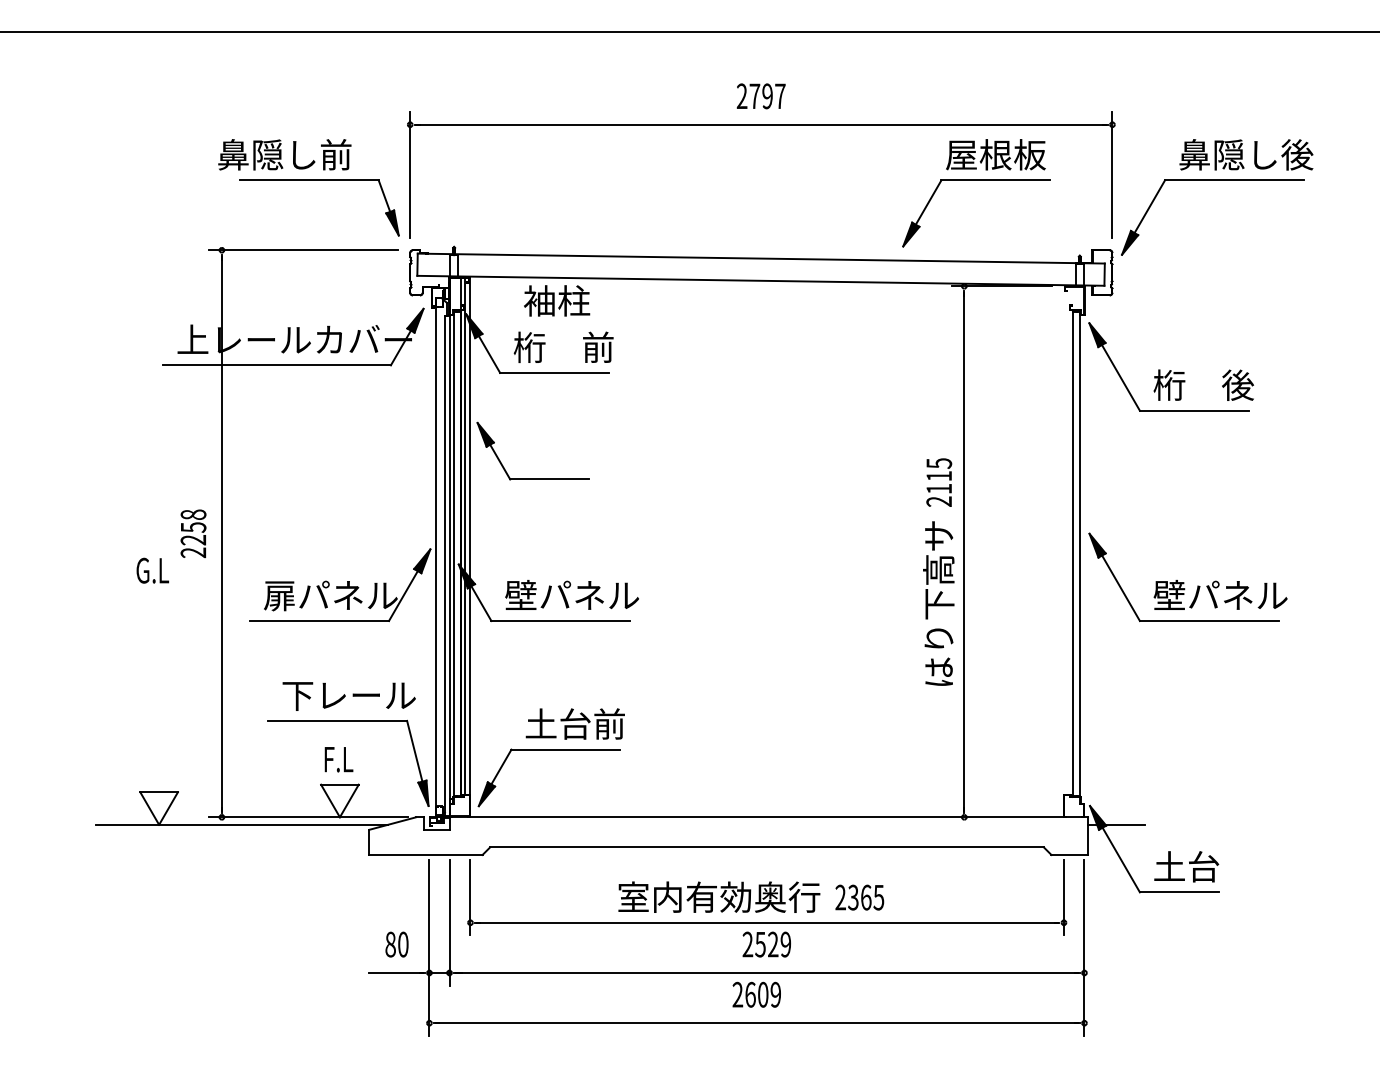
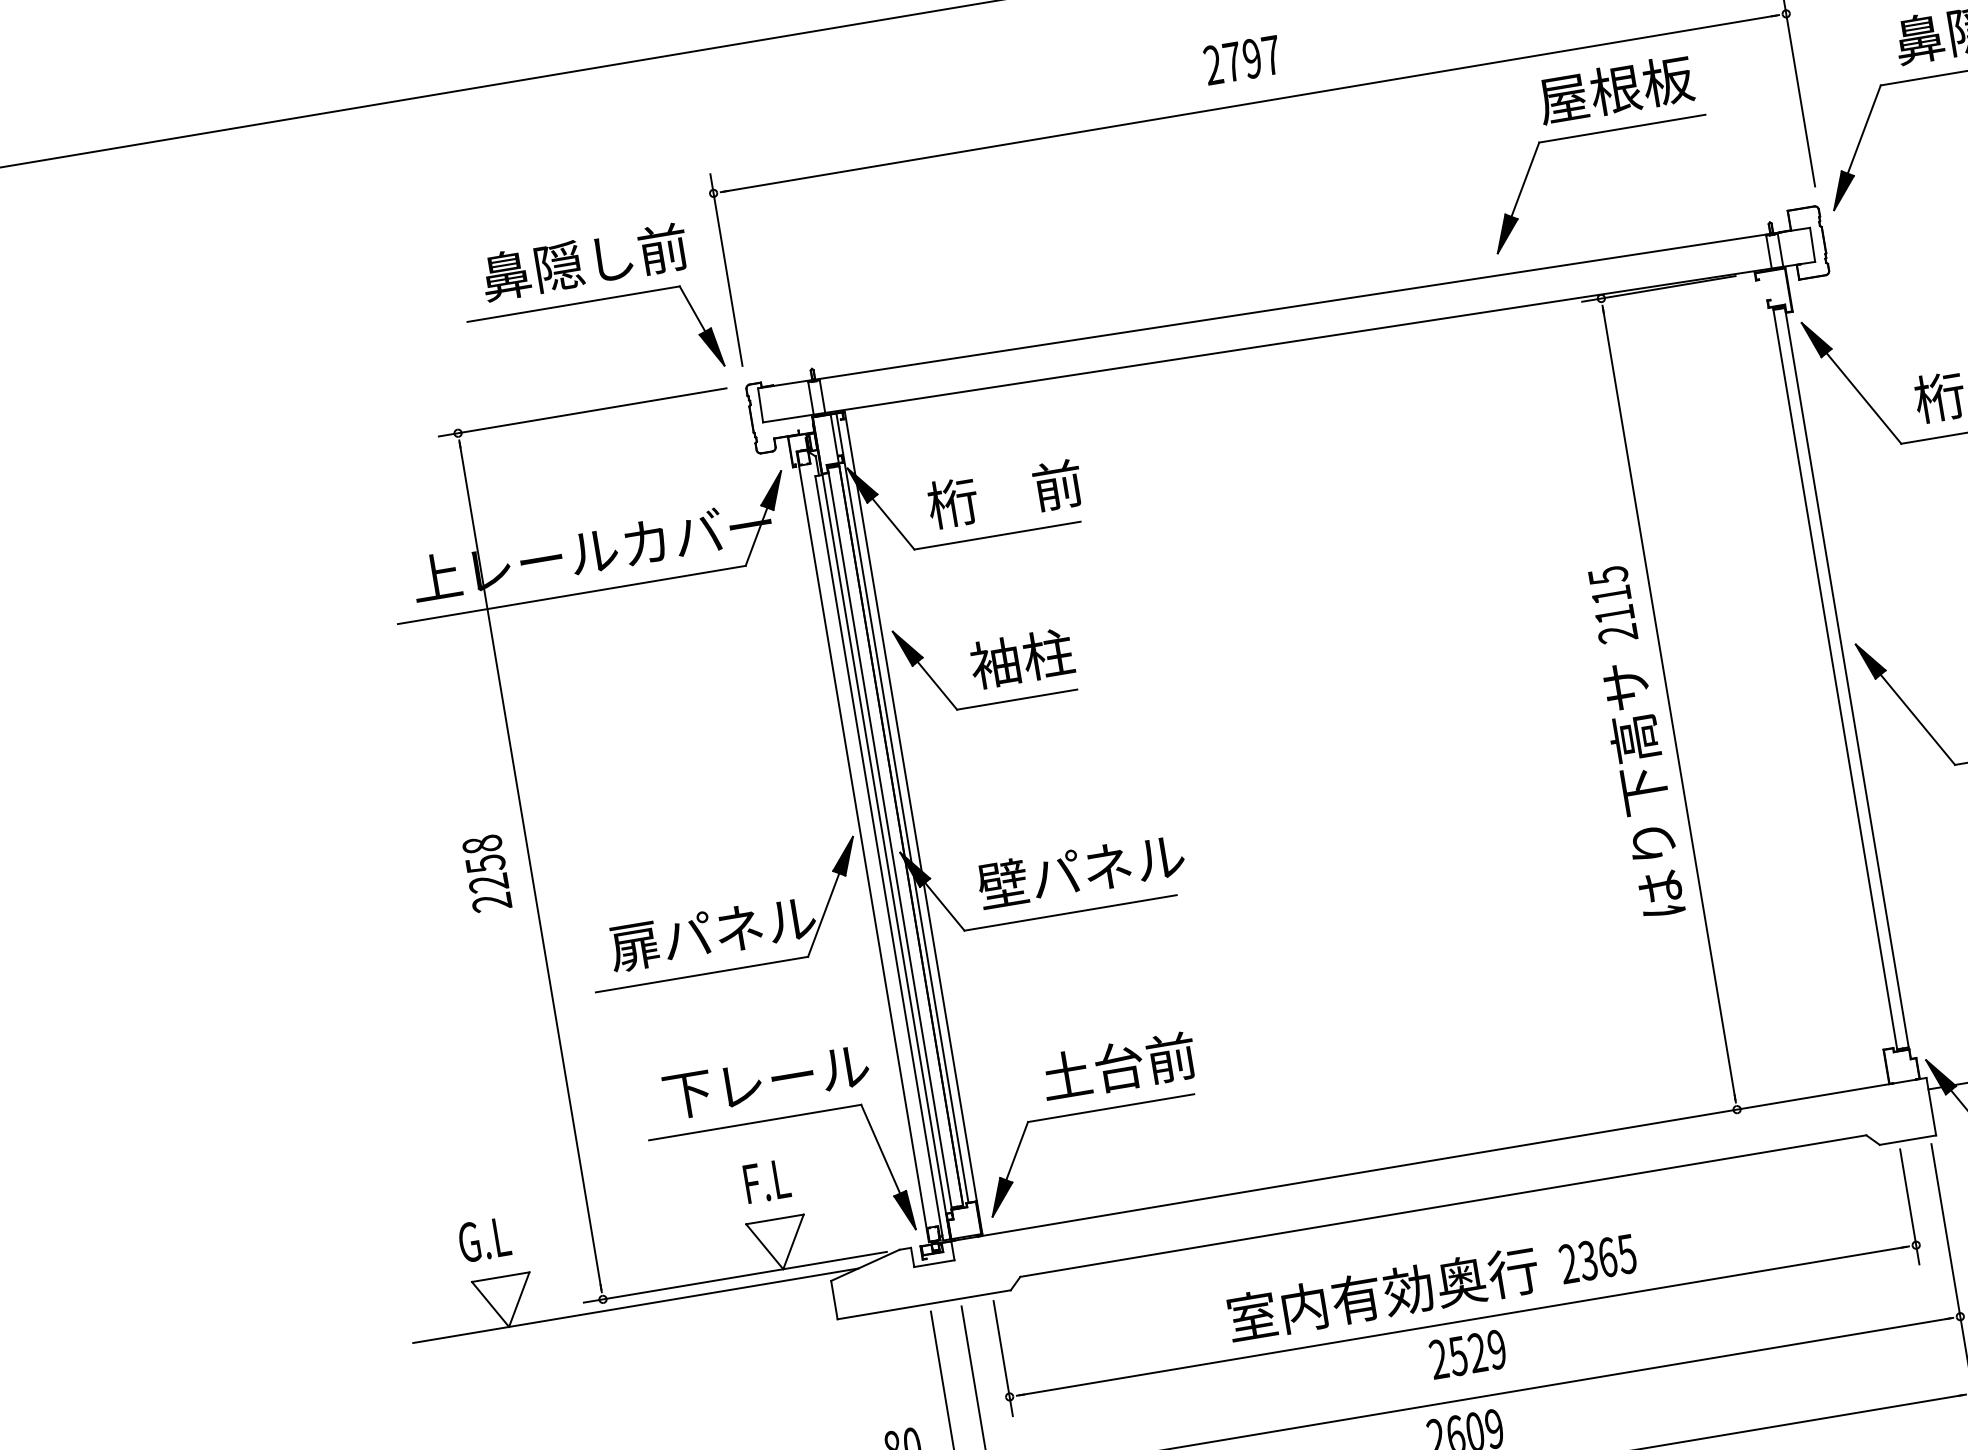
text: (284, 154) -> (584, 261), moved
text: (557, 300) -> (1022, 657), moved
text: (152, 570) -> (484, 1239), moved

